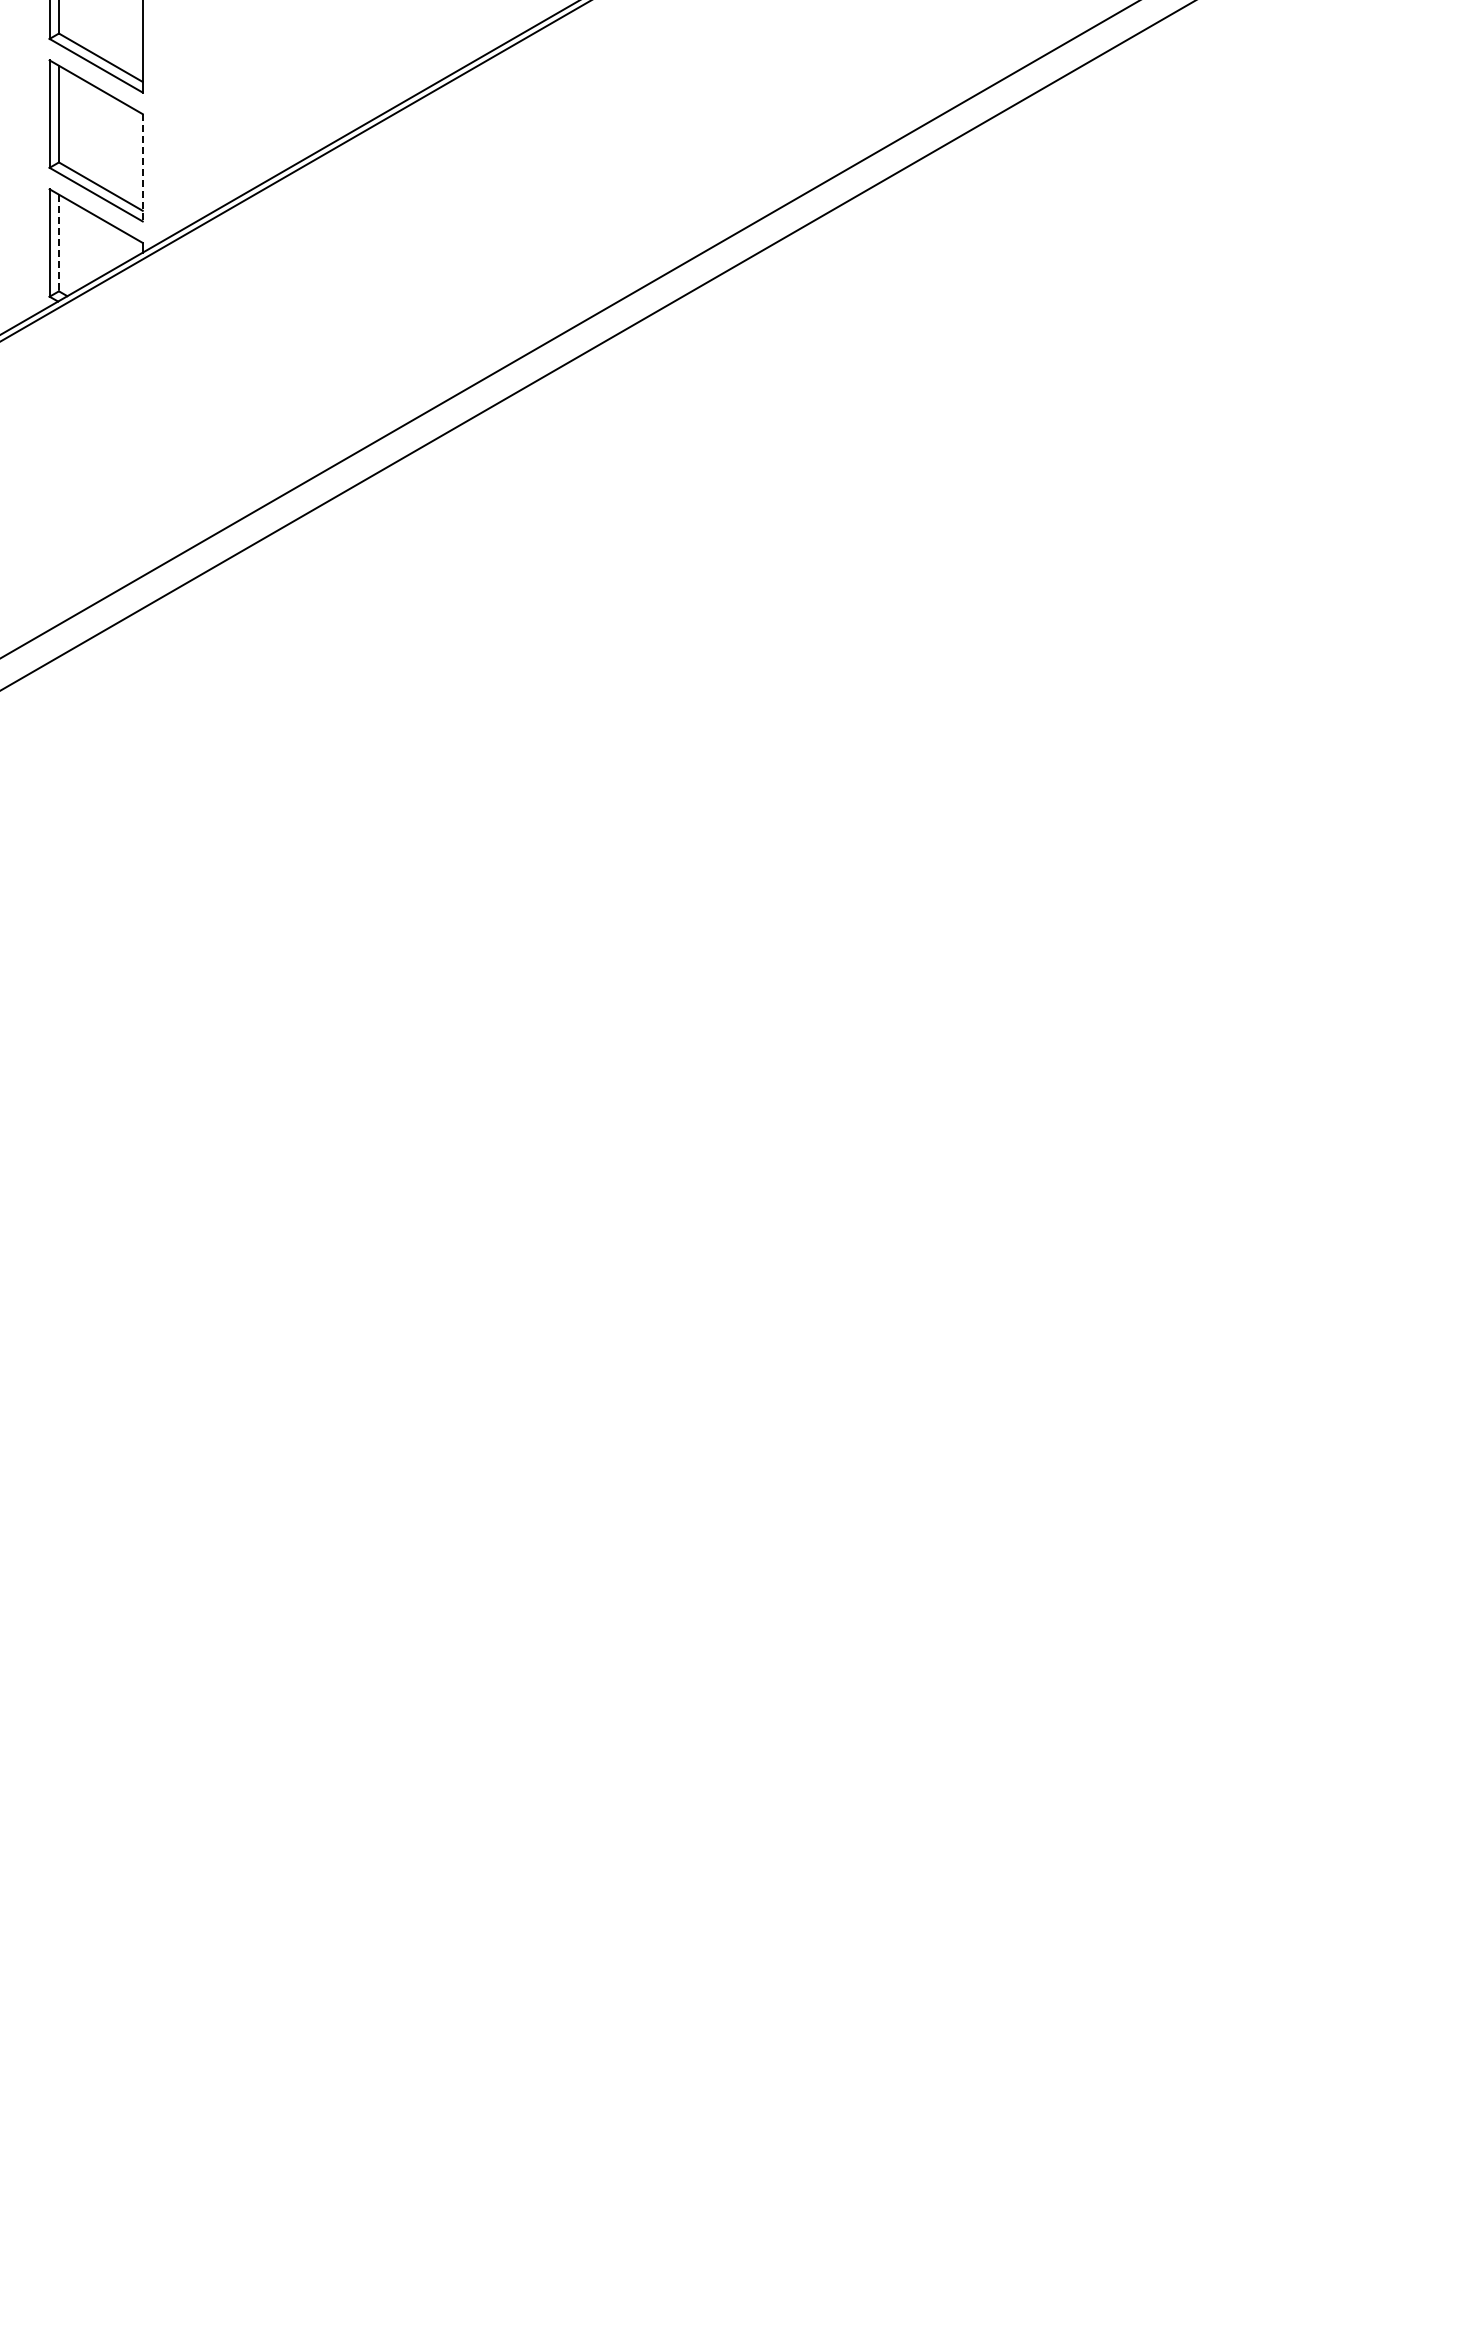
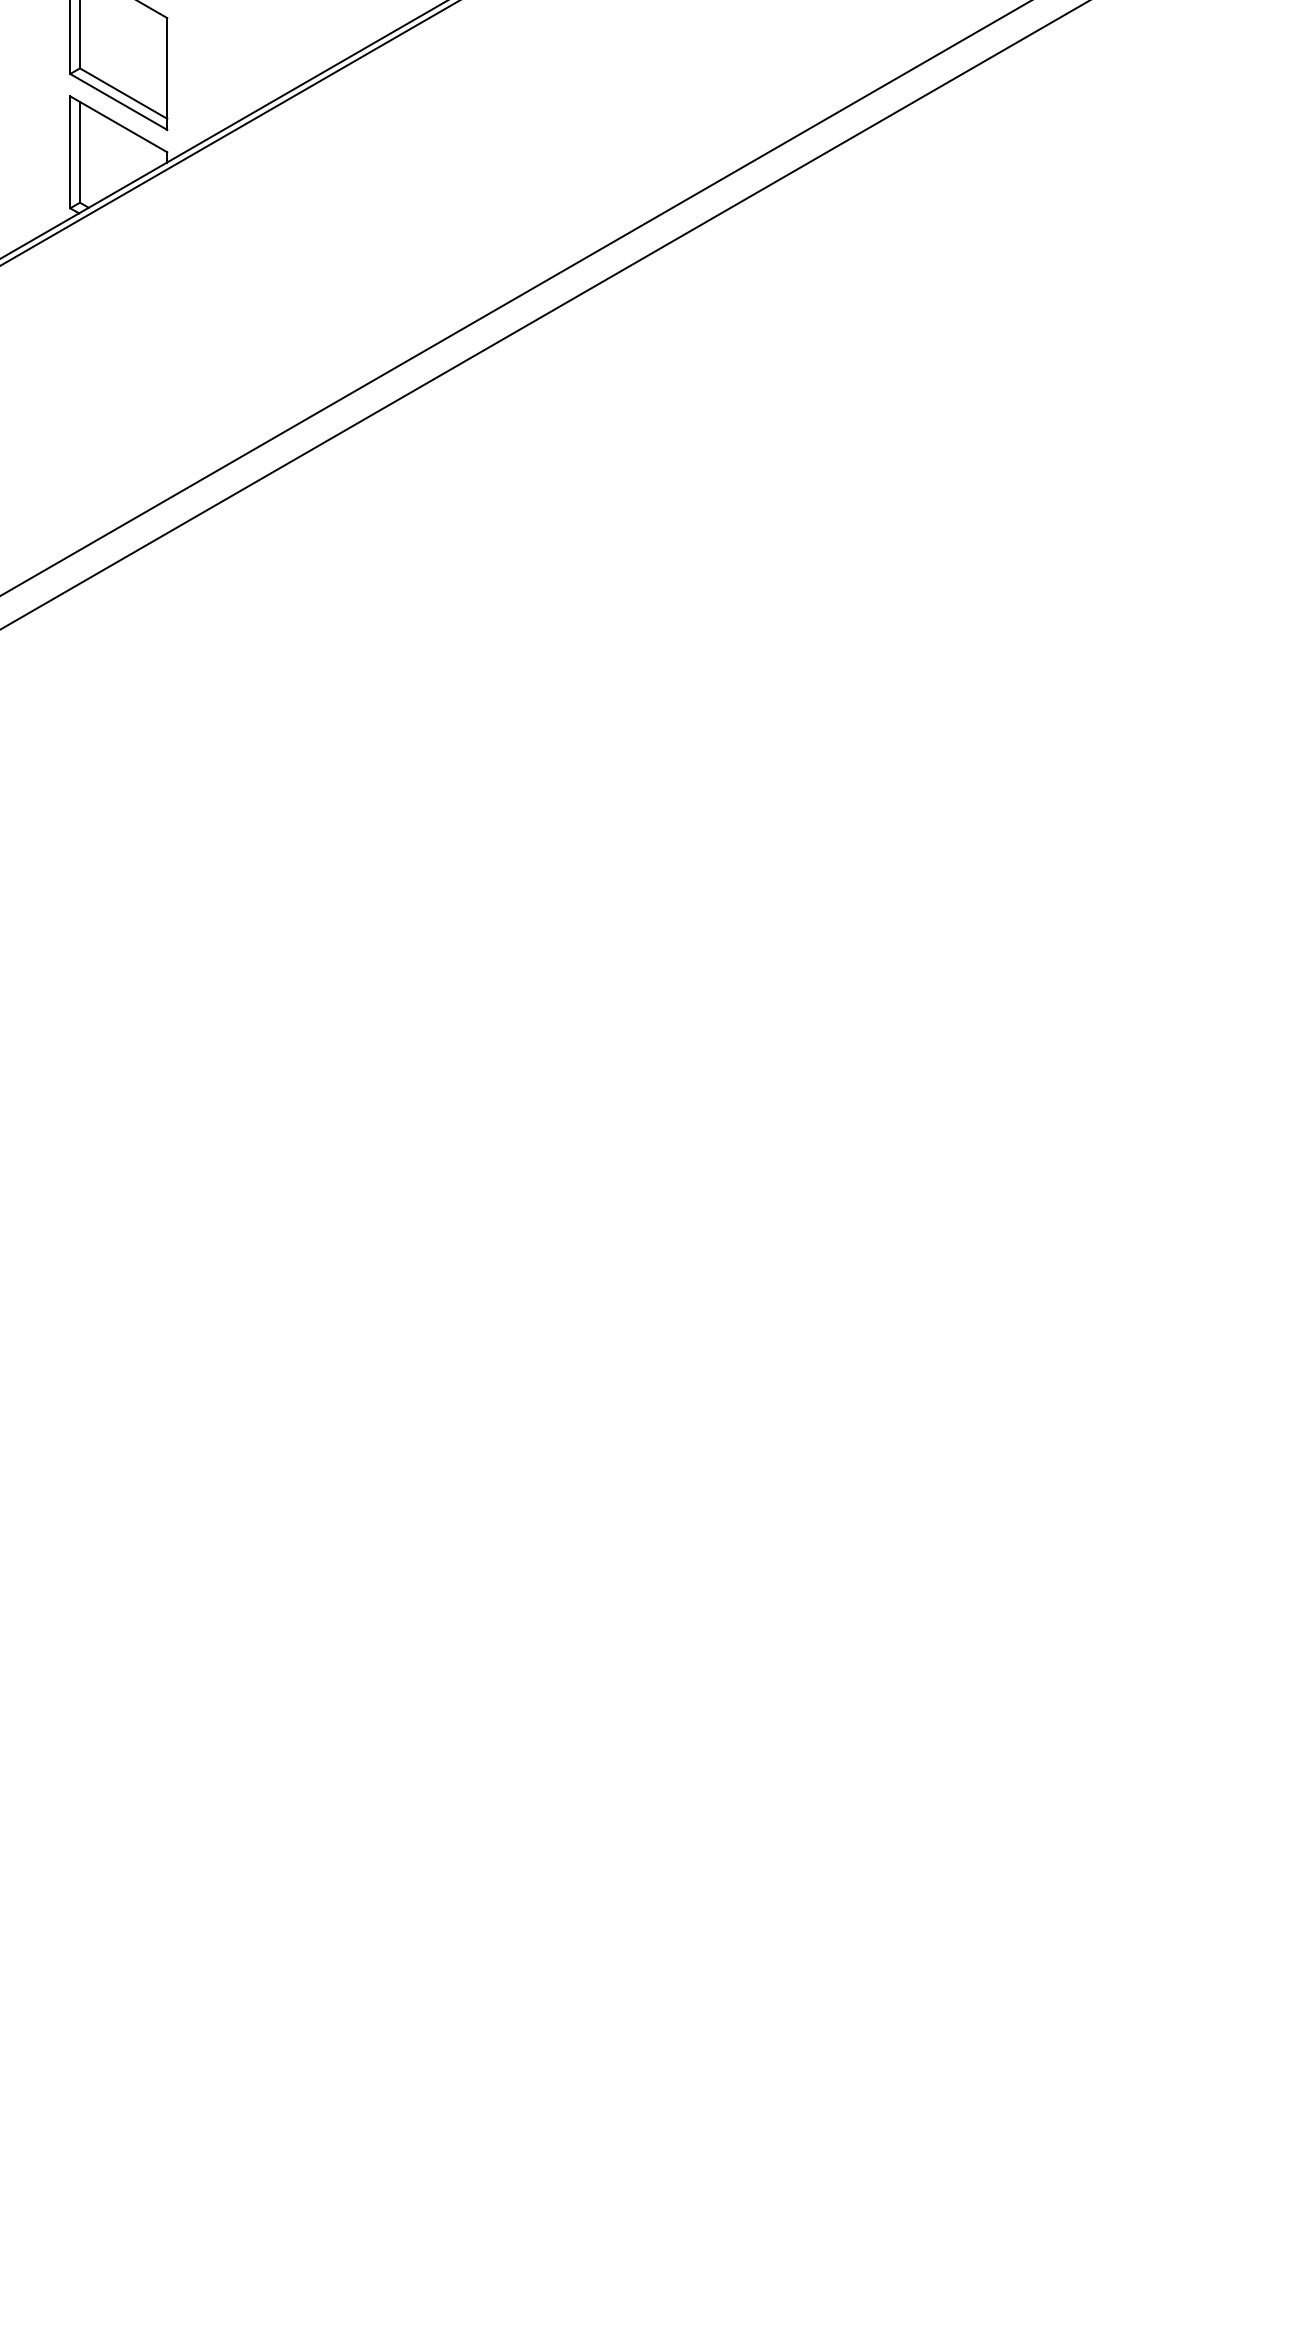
line: (142, 167) -> (167, 73), dashed -> solid
line: (58, 243) -> (79, 152), dashed -> solid

